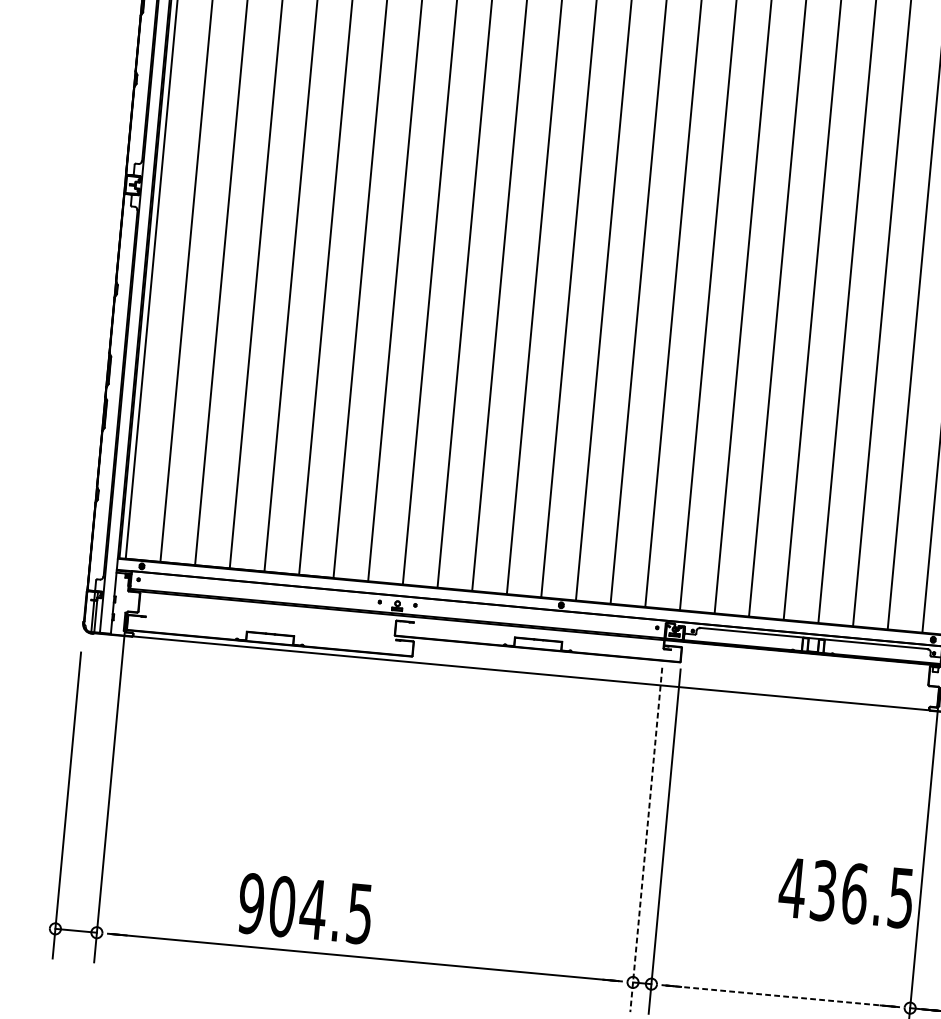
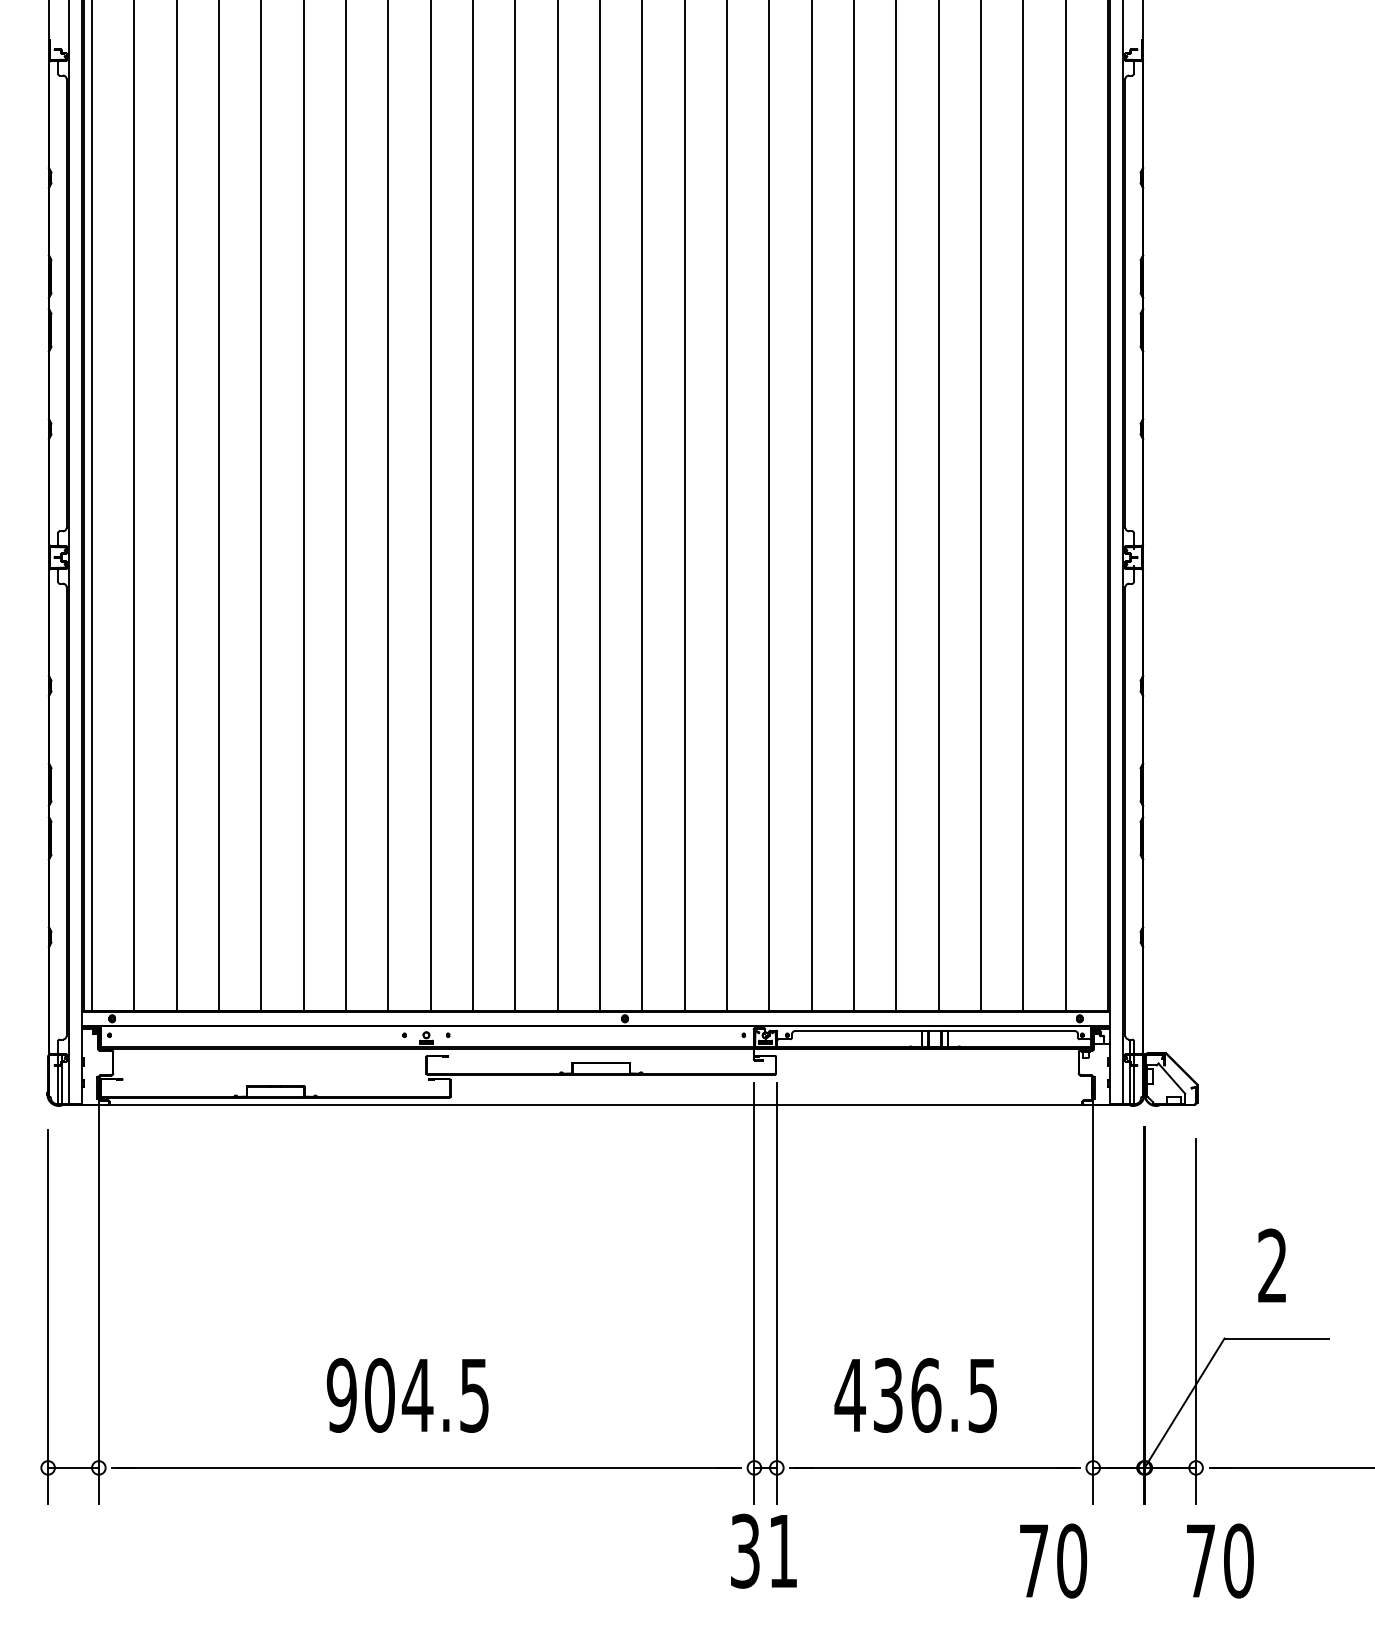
line: (646, 840) -> (754, 1294), dashed -> solid
text: (846, 892) -> (915, 1395), moved
text: (305, 908) -> (407, 1395), moved
line: (781, 995) -> (935, 1467), dashed -> solid

